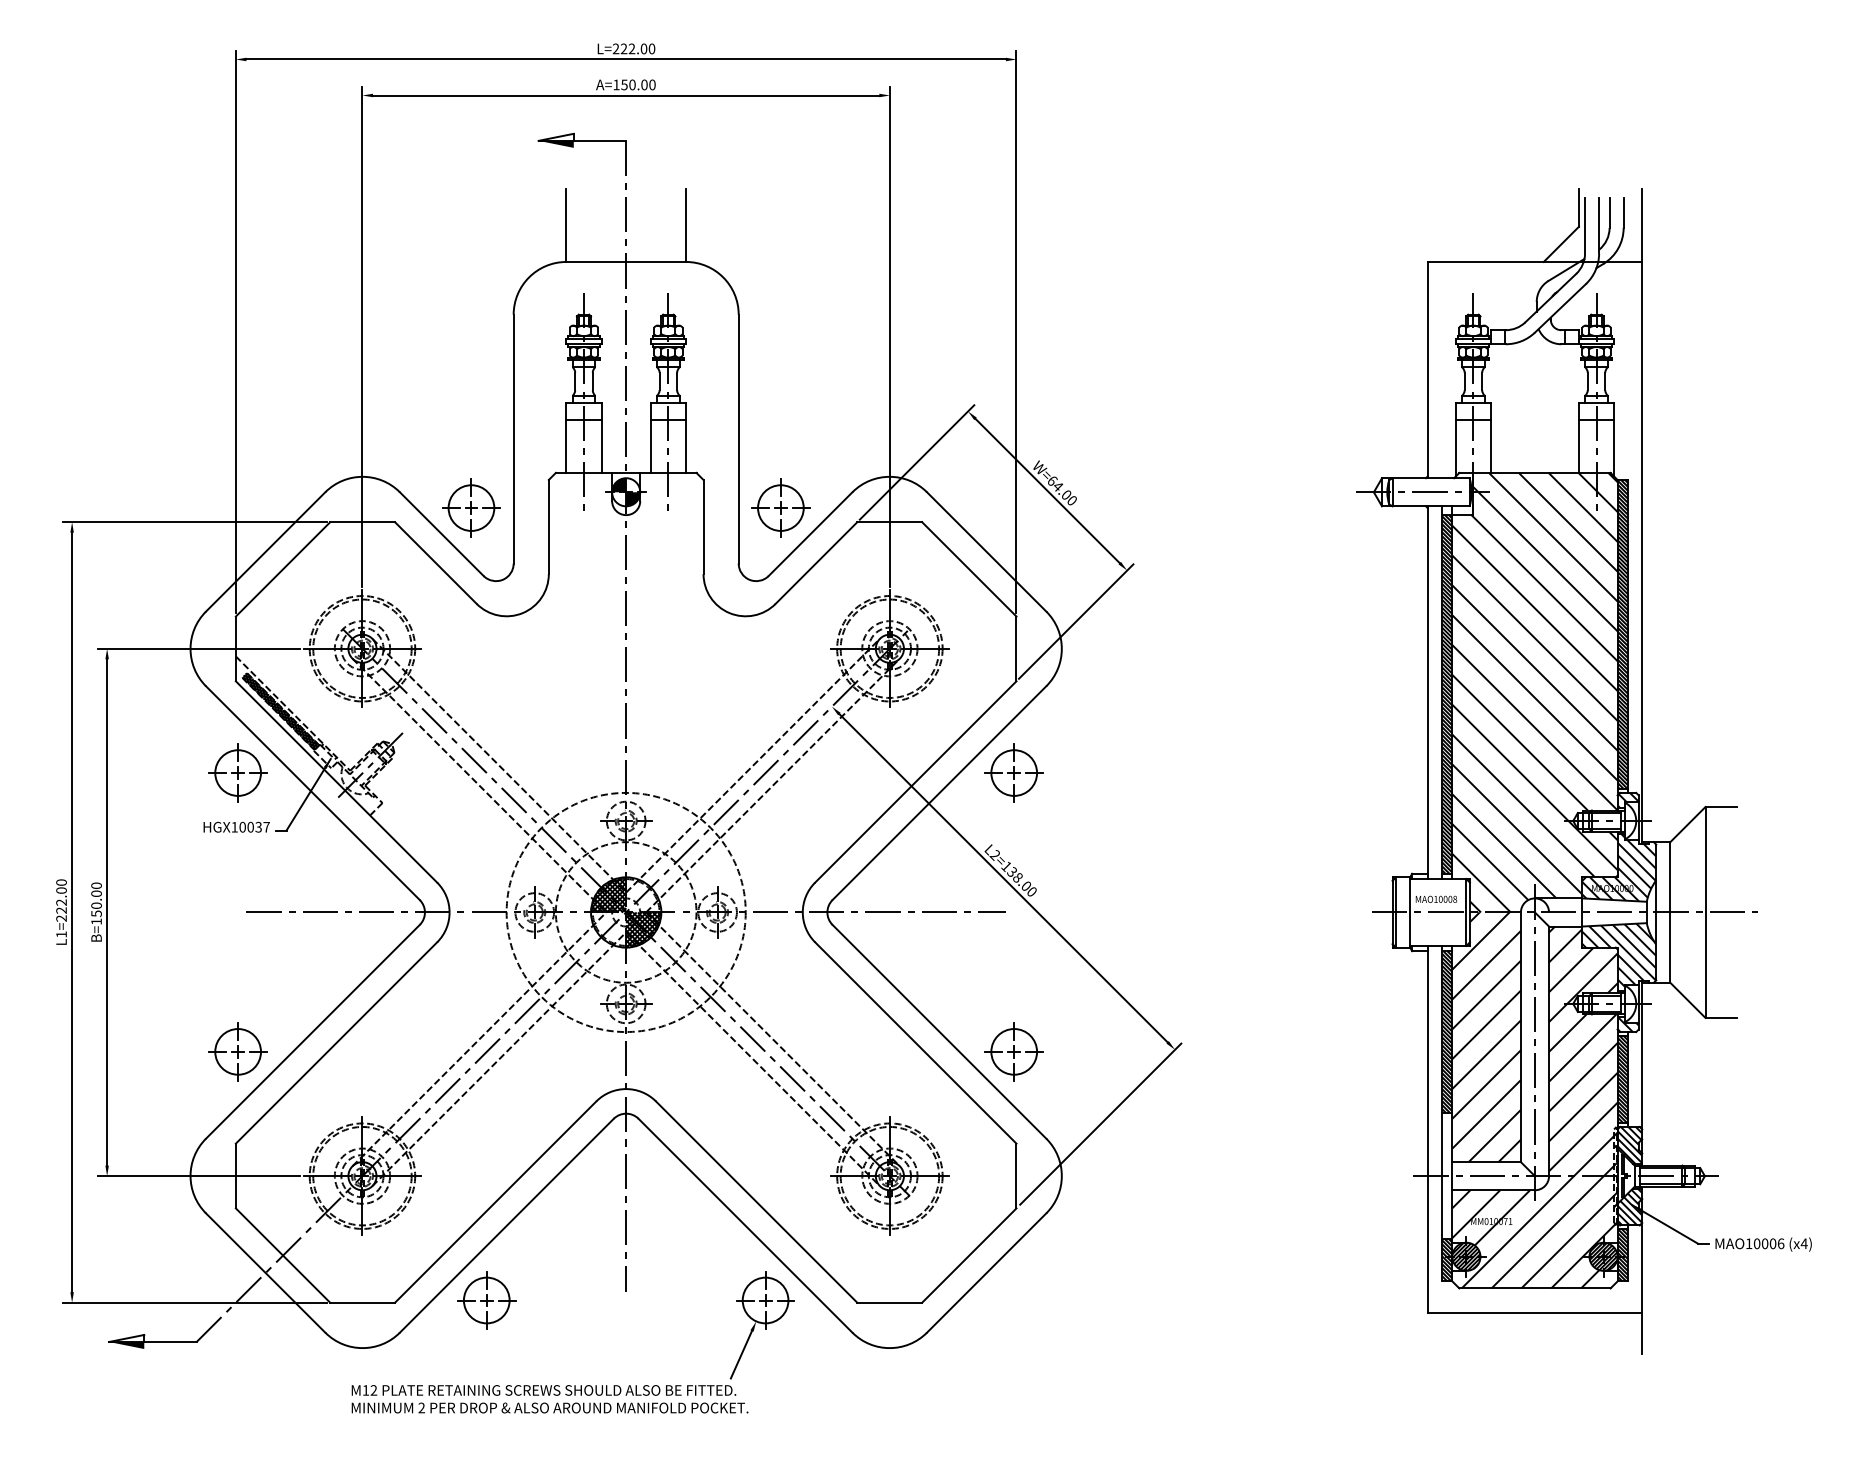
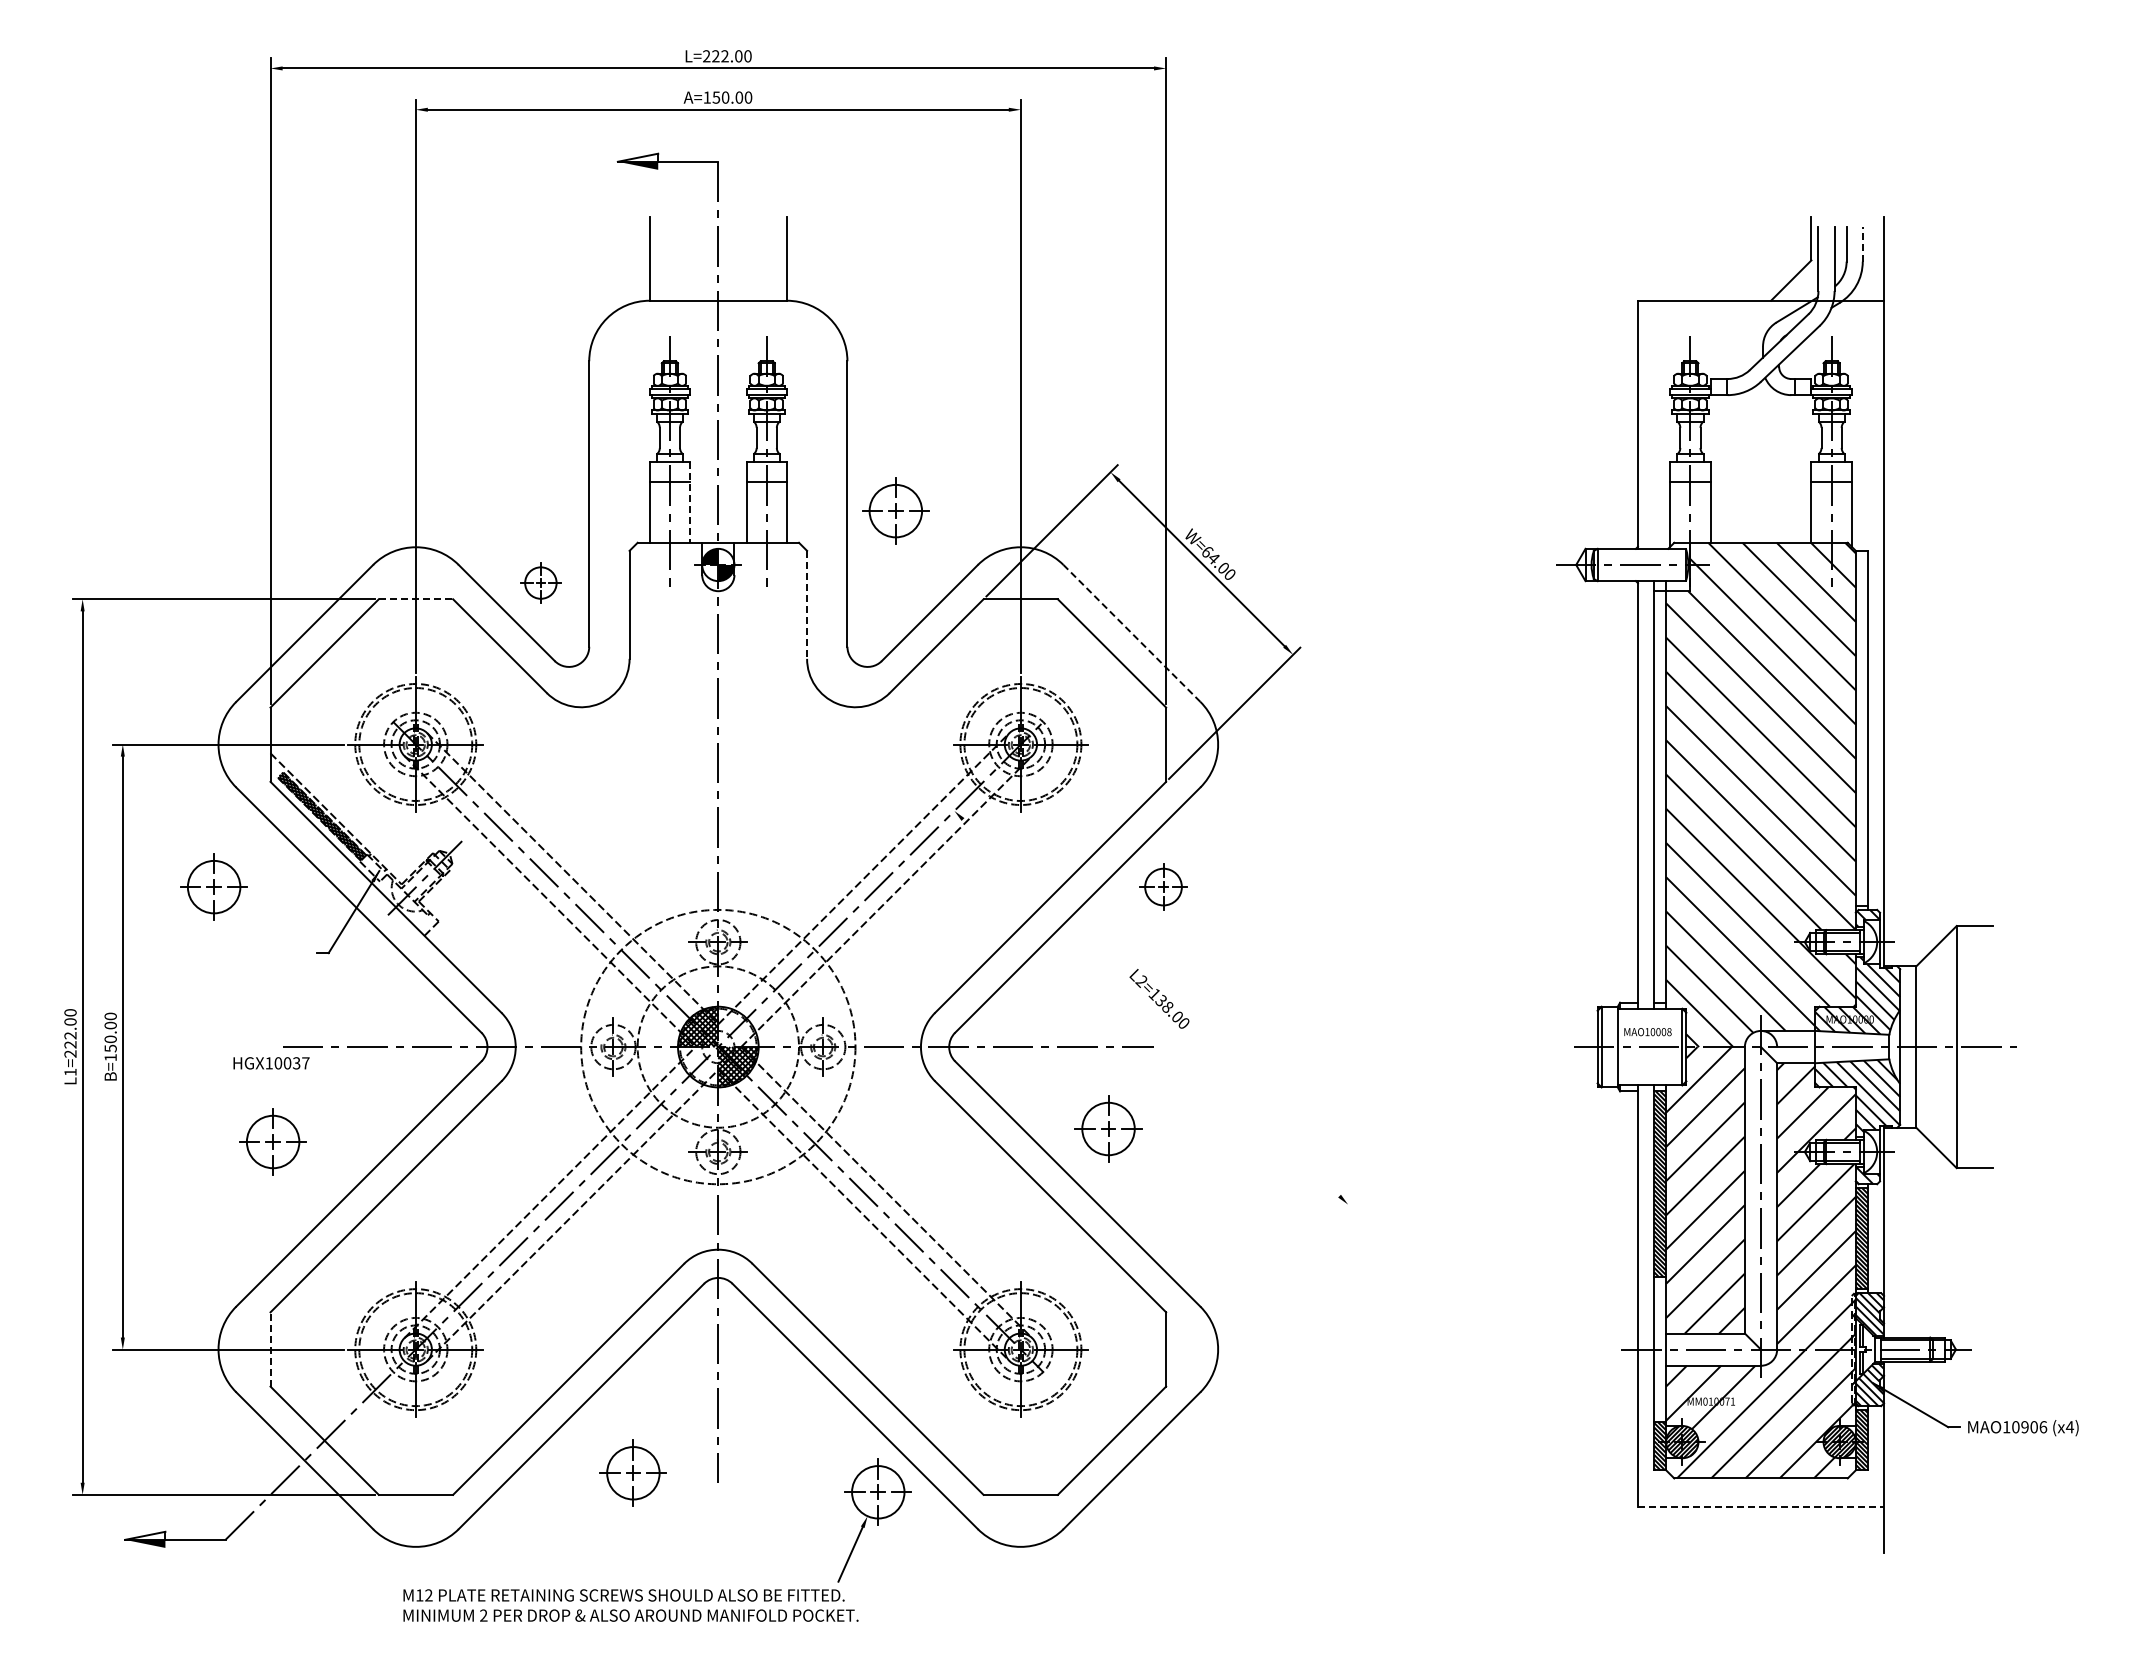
line: (1623, 212) -> (1862, 243), solid -> dashed
line: (601, 437) -> (690, 502), solid -> dashed
part: (471, 507) -> (540, 582), size x0.6
part: (780, 507) -> (895, 510), moved
line: (363, 522) -> (416, 599), solid -> dashed
line: (703, 527) -> (807, 605), solid -> dashed
line: (986, 552) -> (1131, 633), solid -> dashed
hatch: (1622, 633) -> (1861, 727), removed
hatch: (1447, 694) -> (1660, 796), removed
part: (237, 772) -> (213, 886), moved
part: (1014, 772) -> (1163, 886), size x0.7
text: (236, 827) -> (271, 1063), moved
line: (1003, 877) -> (1151, 1007), removed
part: (237, 1051) -> (272, 1141), moved
part: (1014, 1051) -> (1108, 1128), moved
line: (1100, 1123) -> (1262, 1289), removed
line: (235, 1175) -> (270, 1348), solid -> dashed
text: (1764, 1244) -> (2024, 1427), MAO10006 -> MAO10906
part: (485, 1299) -> (632, 1472), moved
line: (1535, 1312) -> (1761, 1506), solid -> dashed

